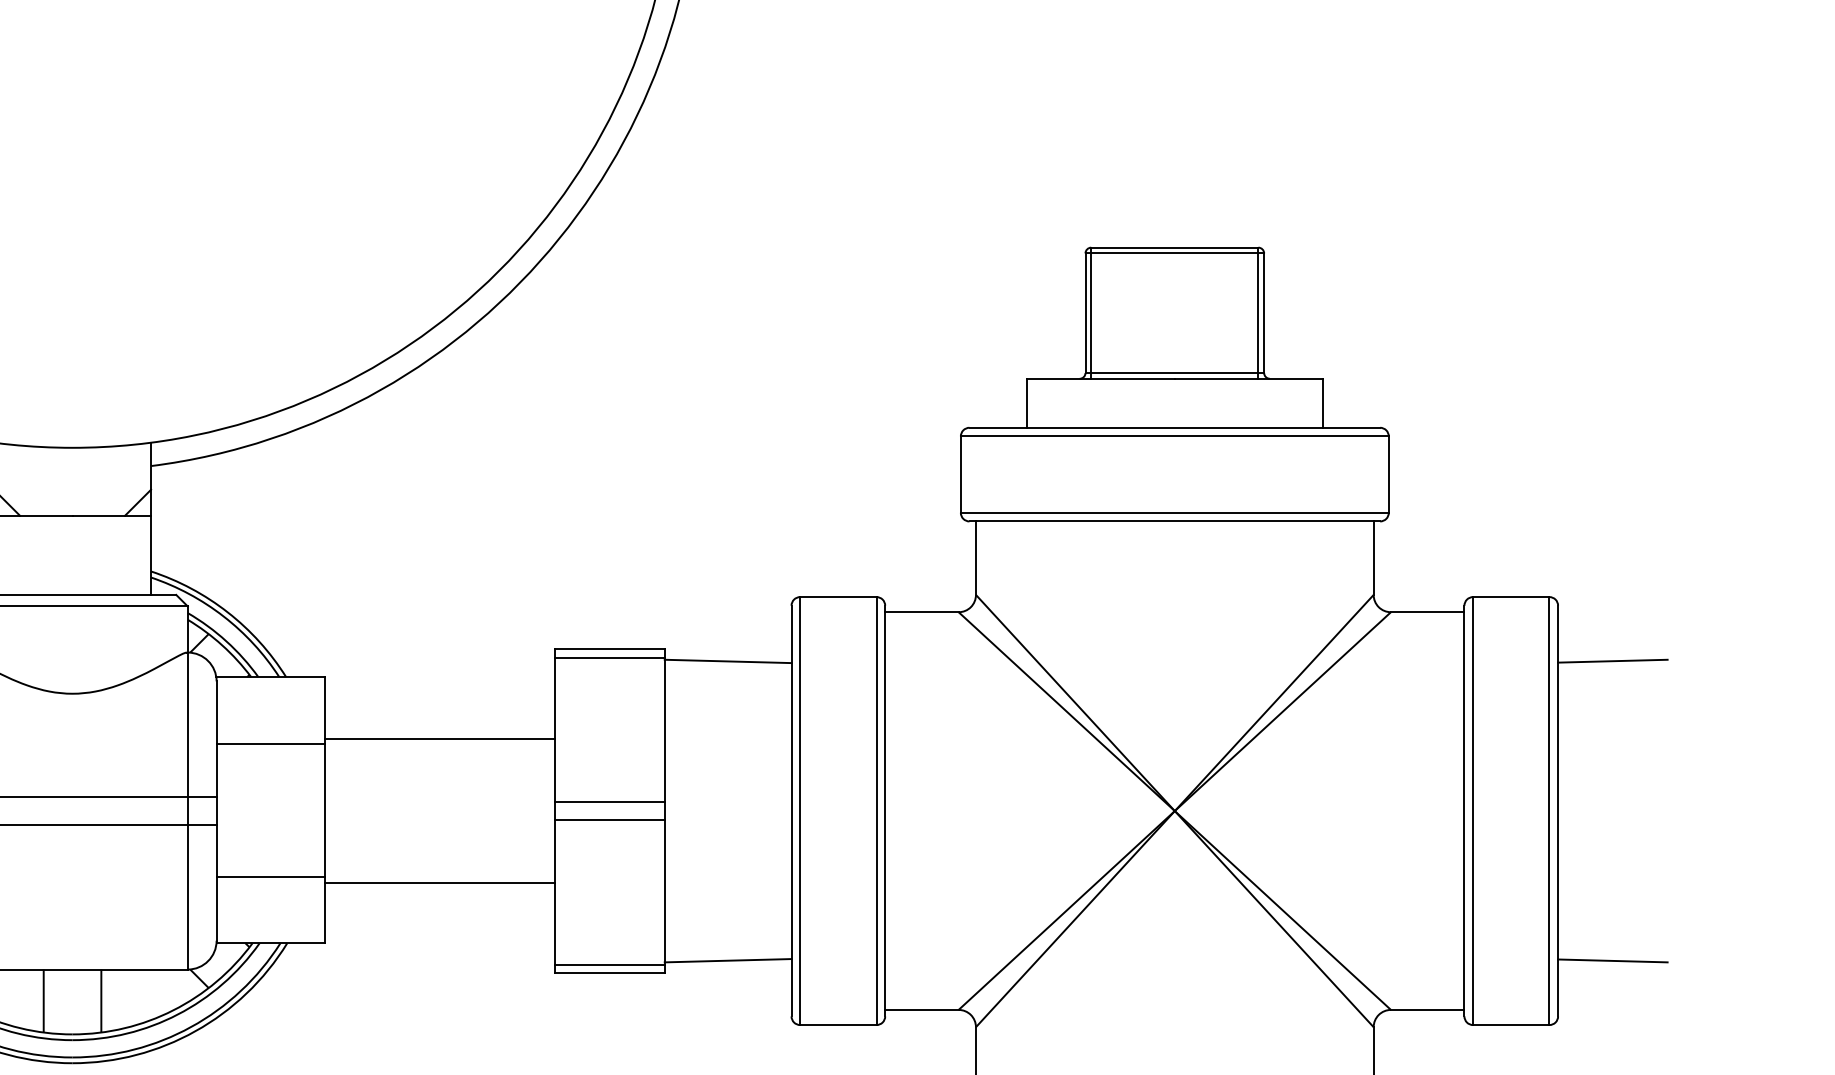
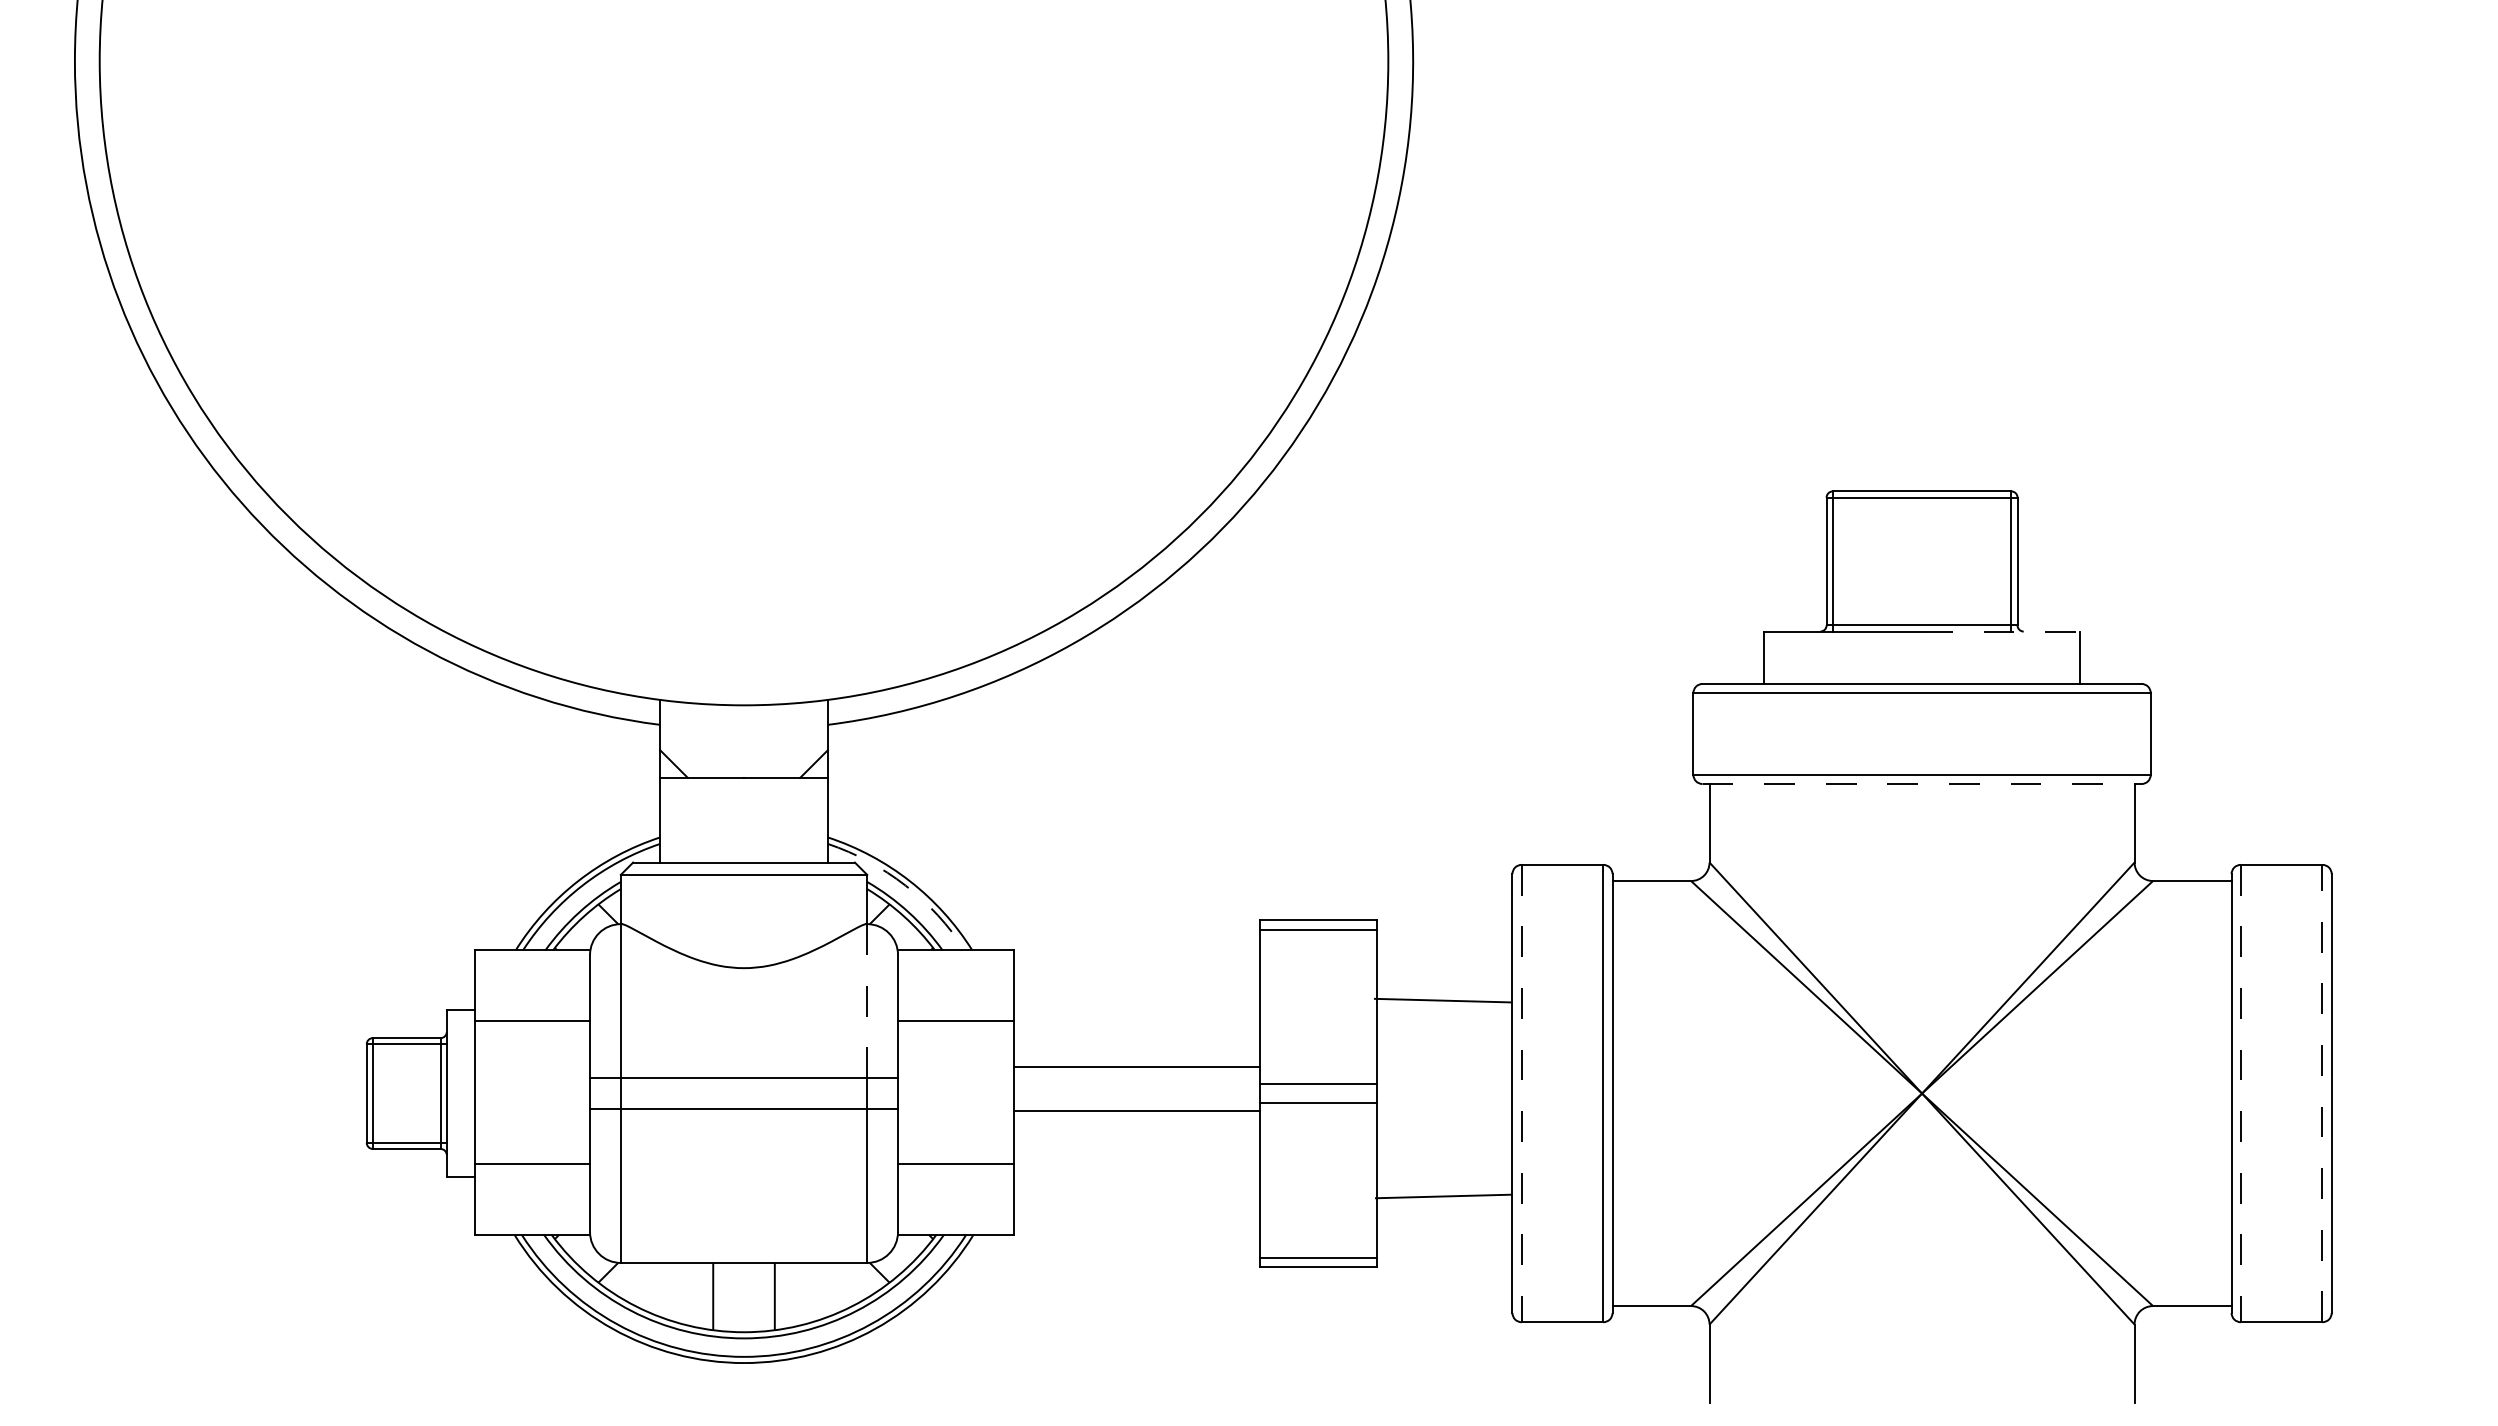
line: (1248, 378) -> (2000, 631), solid -> dashed
line: (1175, 521) -> (1922, 784), solid -> dashed
arc: (223, 616) -> (905, 885), solid -> dashed
line: (1612, 660) -> (2389, 932), removed
line: (727, 661) -> (1442, 1000), moved
line: (188, 724) -> (867, 1001), solid -> dashed
line: (439, 738) -> (1136, 1066), moved
line: (800, 811) -> (1521, 1093), solid -> dashed
line: (1472, 811) -> (2240, 1093), solid -> dashed
line: (1549, 811) -> (2322, 1093), solid -> dashed
line: (439, 883) -> (1136, 1110), moved
line: (727, 960) -> (1443, 1196), moved
line: (1612, 960) -> (2389, 1253), removed

